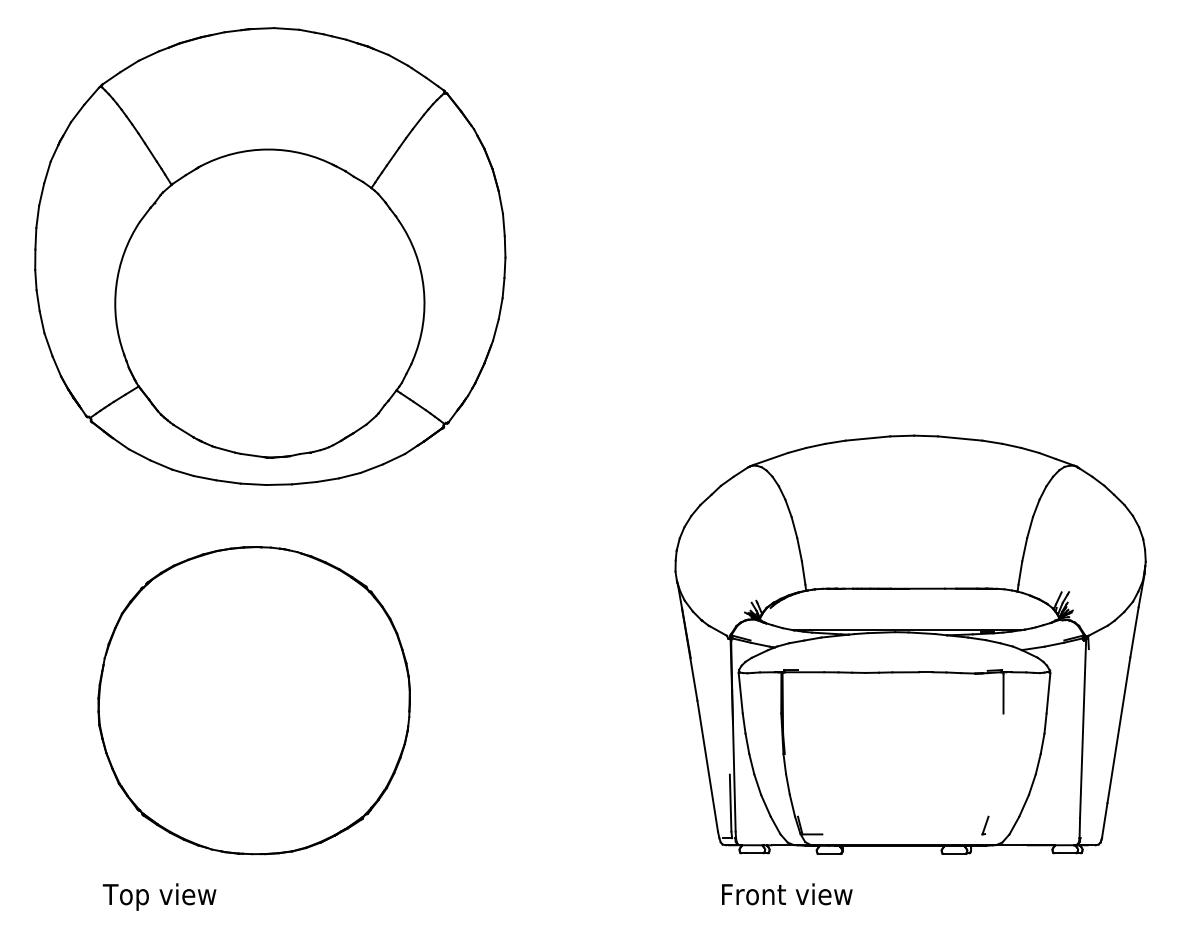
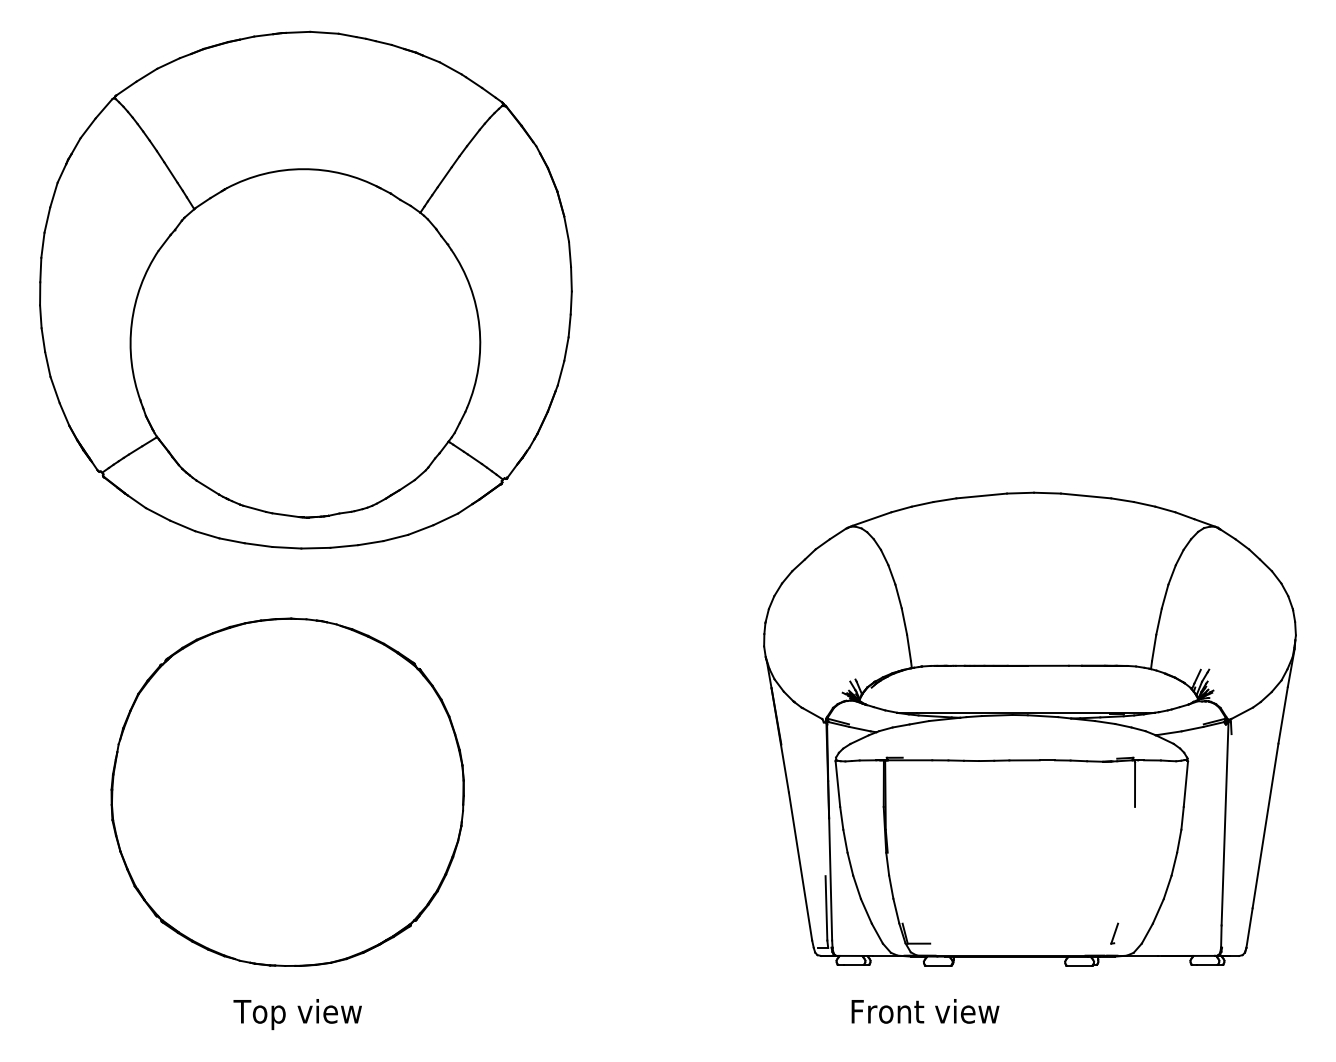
text: (787, 894) -> (925, 1011), moved
text: (159, 897) -> (297, 1014), moved

